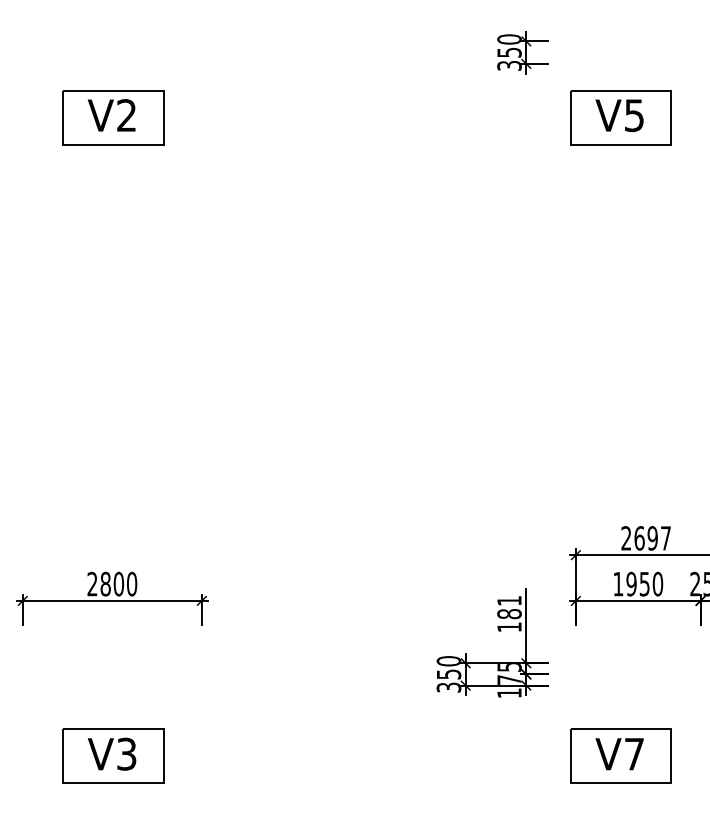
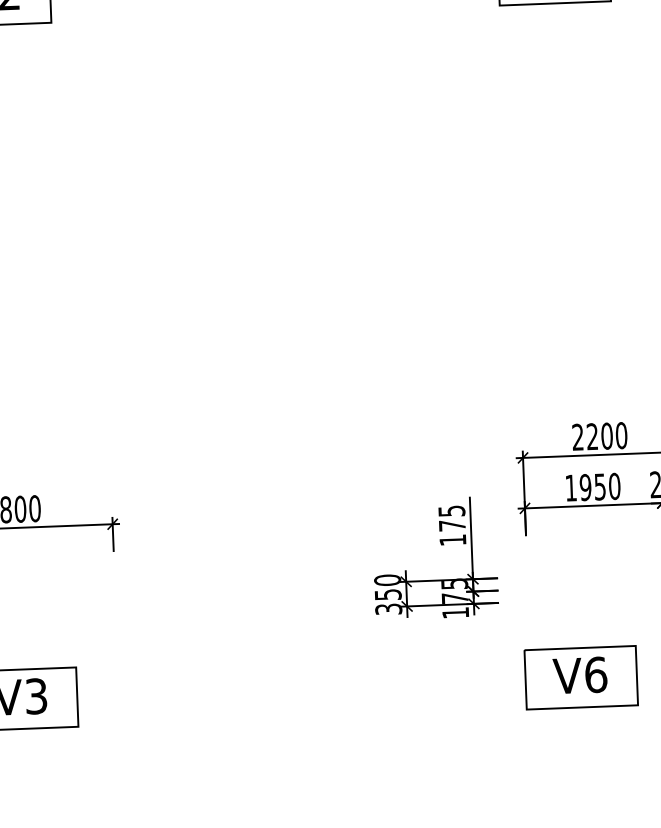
text: (652, 538) -> (606, 436), 2697 -> 2200
text: (509, 607) -> (452, 518), 181 -> 175
text: (634, 753) -> (596, 674), V7 -> V6

